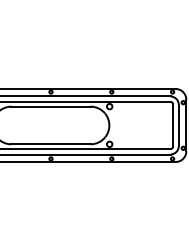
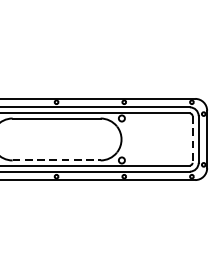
line: (173, 125) -> (192, 139), solid -> dashed
line: (50, 144) -> (56, 160), solid -> dashed

